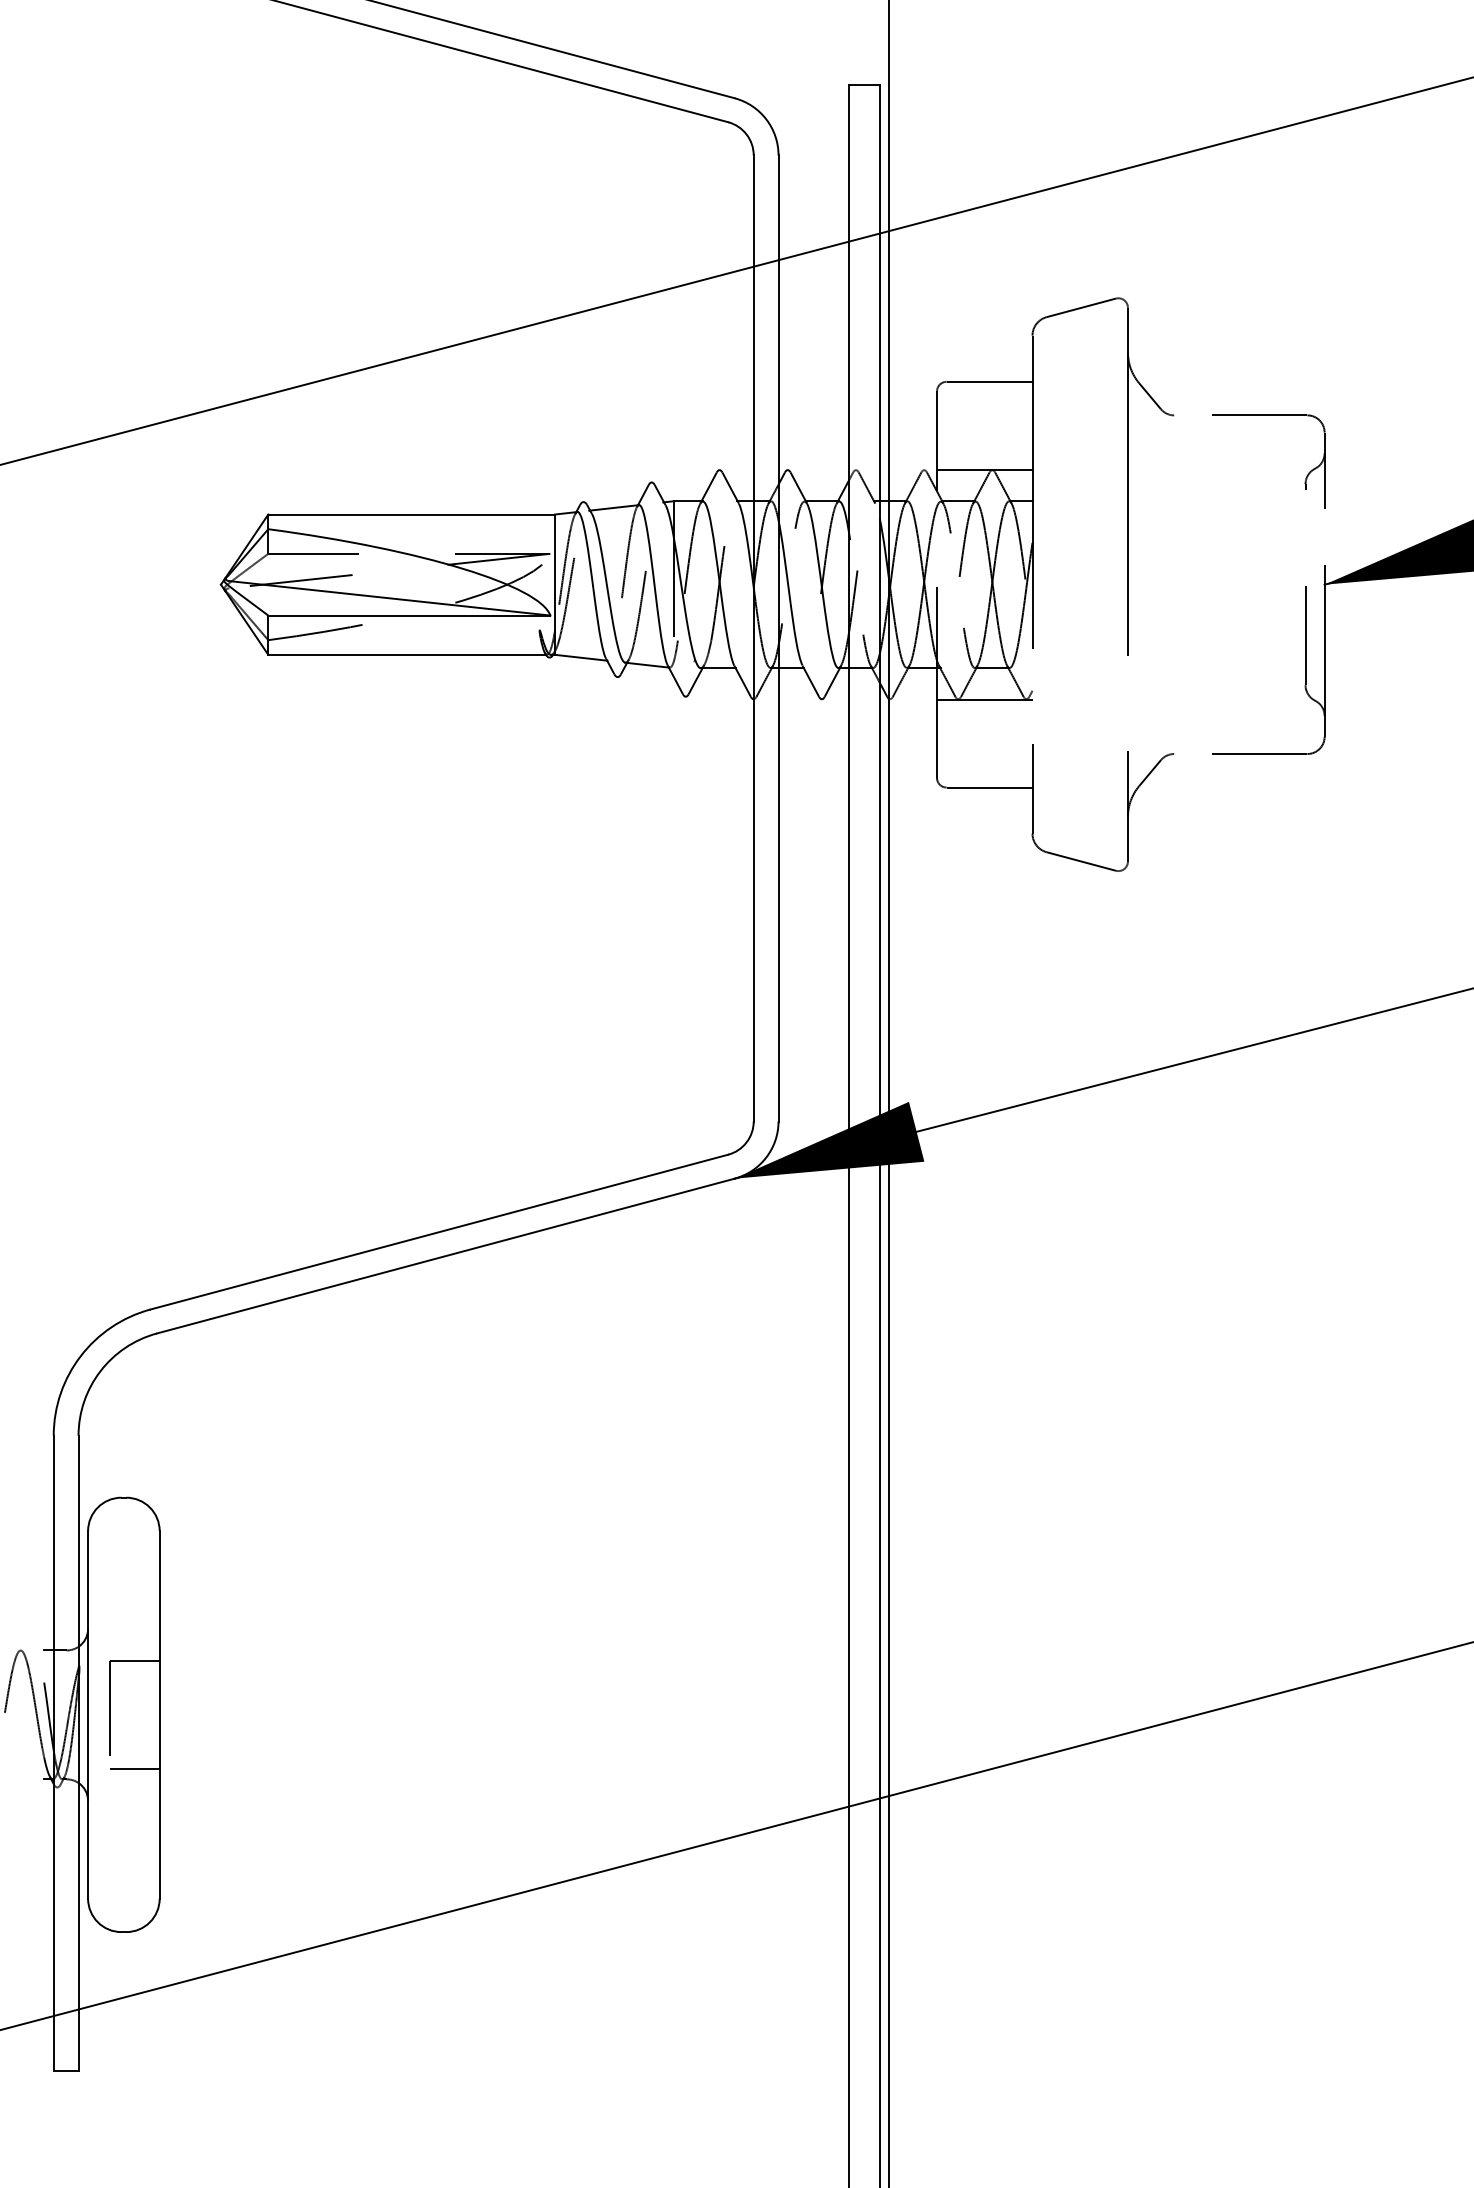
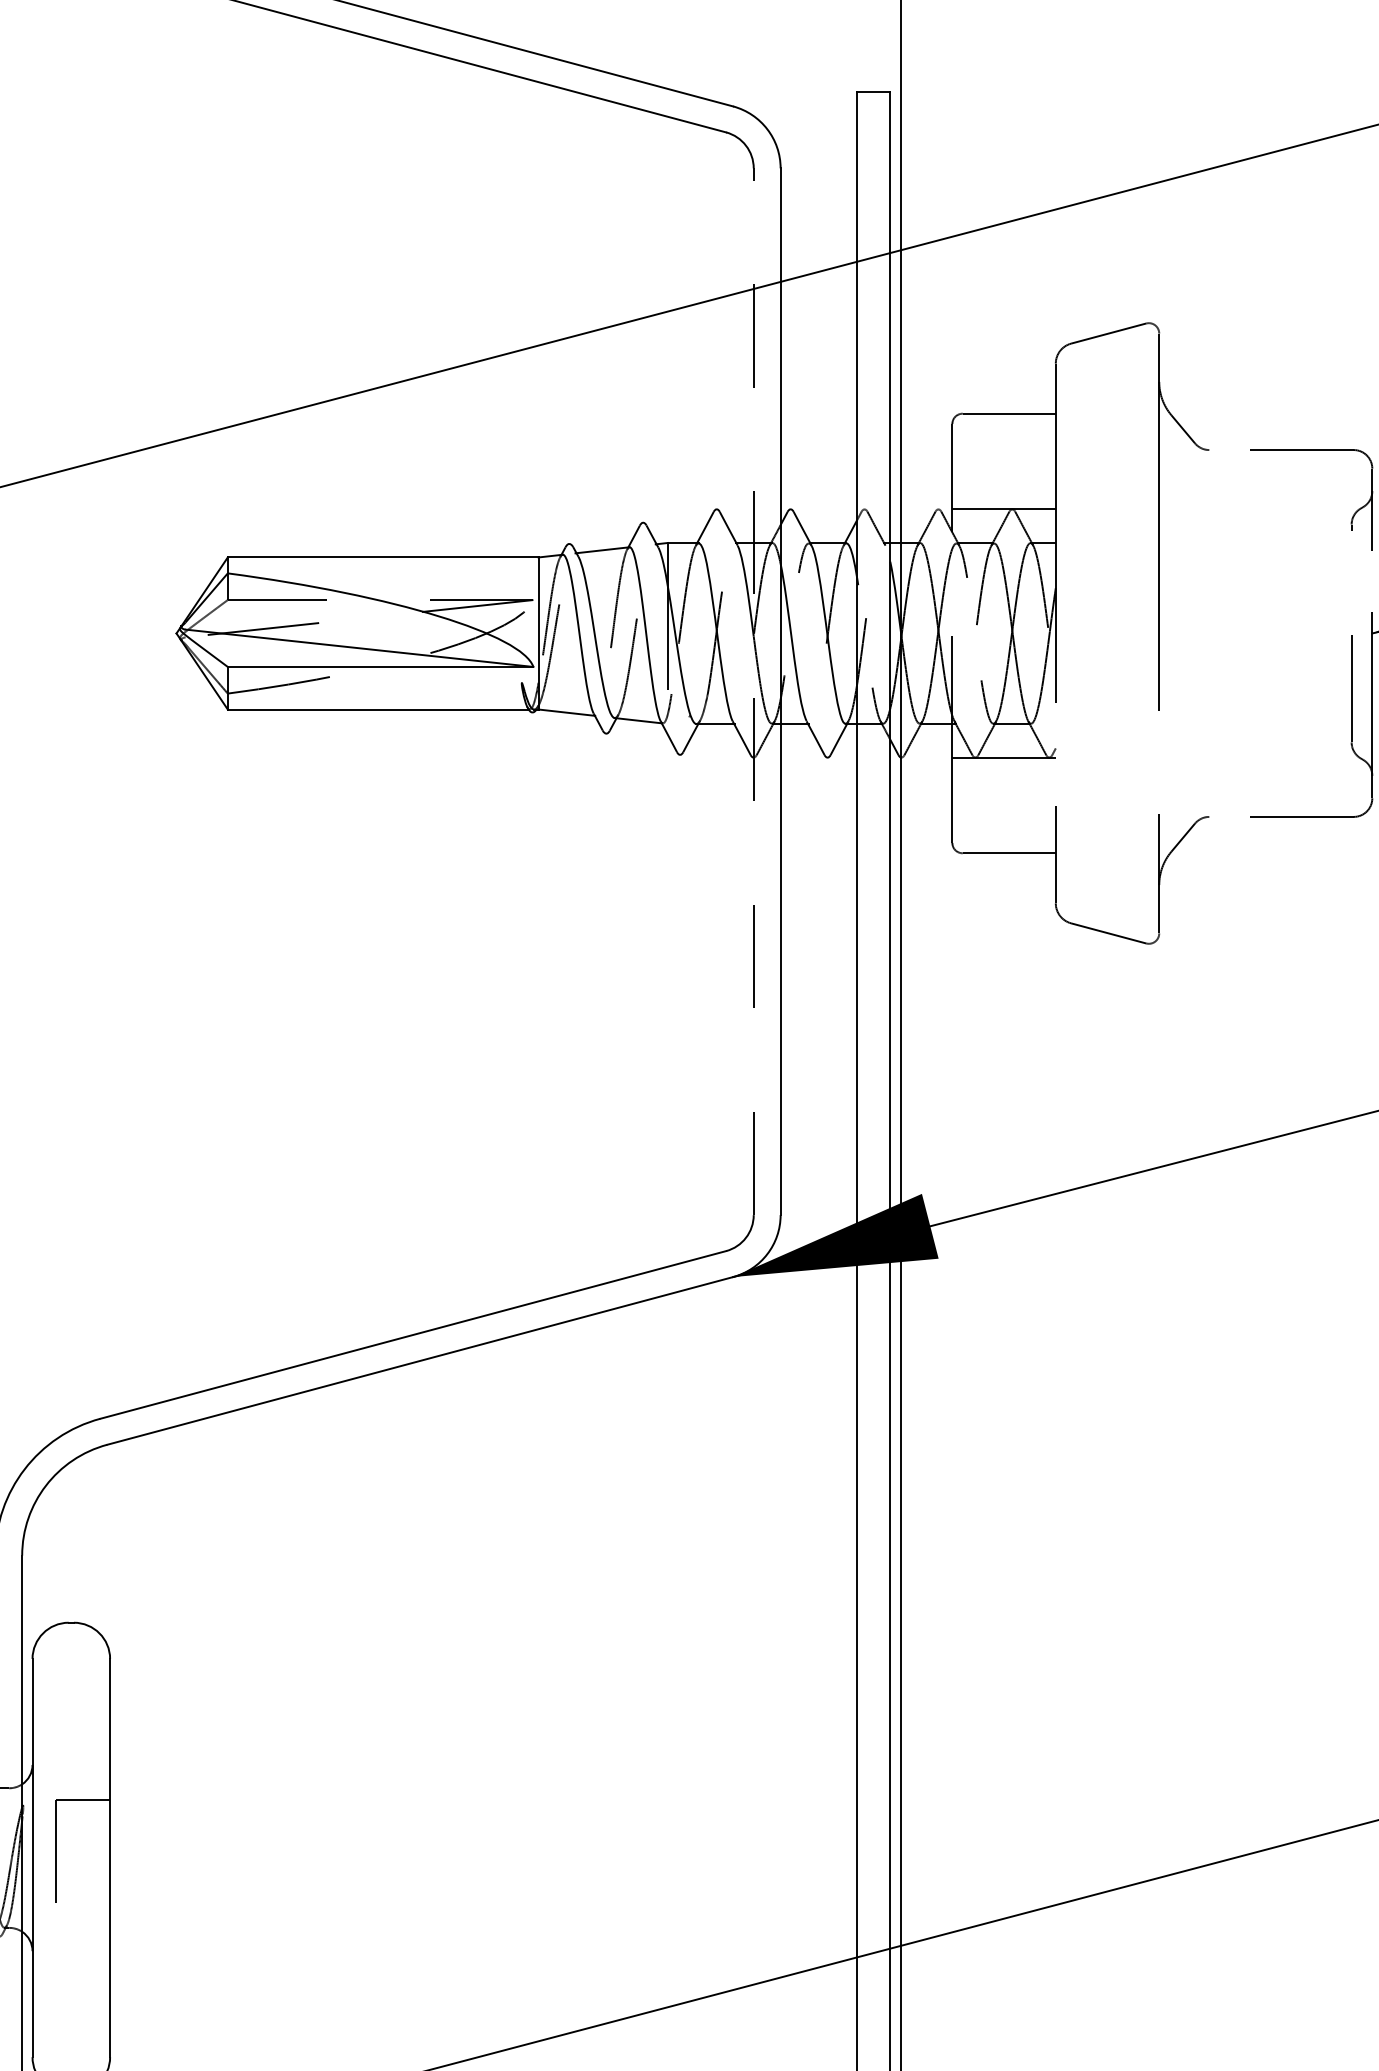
line: (753, 637) -> (753, 690), solid -> dashed
line: (134, 1768) -> (82, 1916), removed

